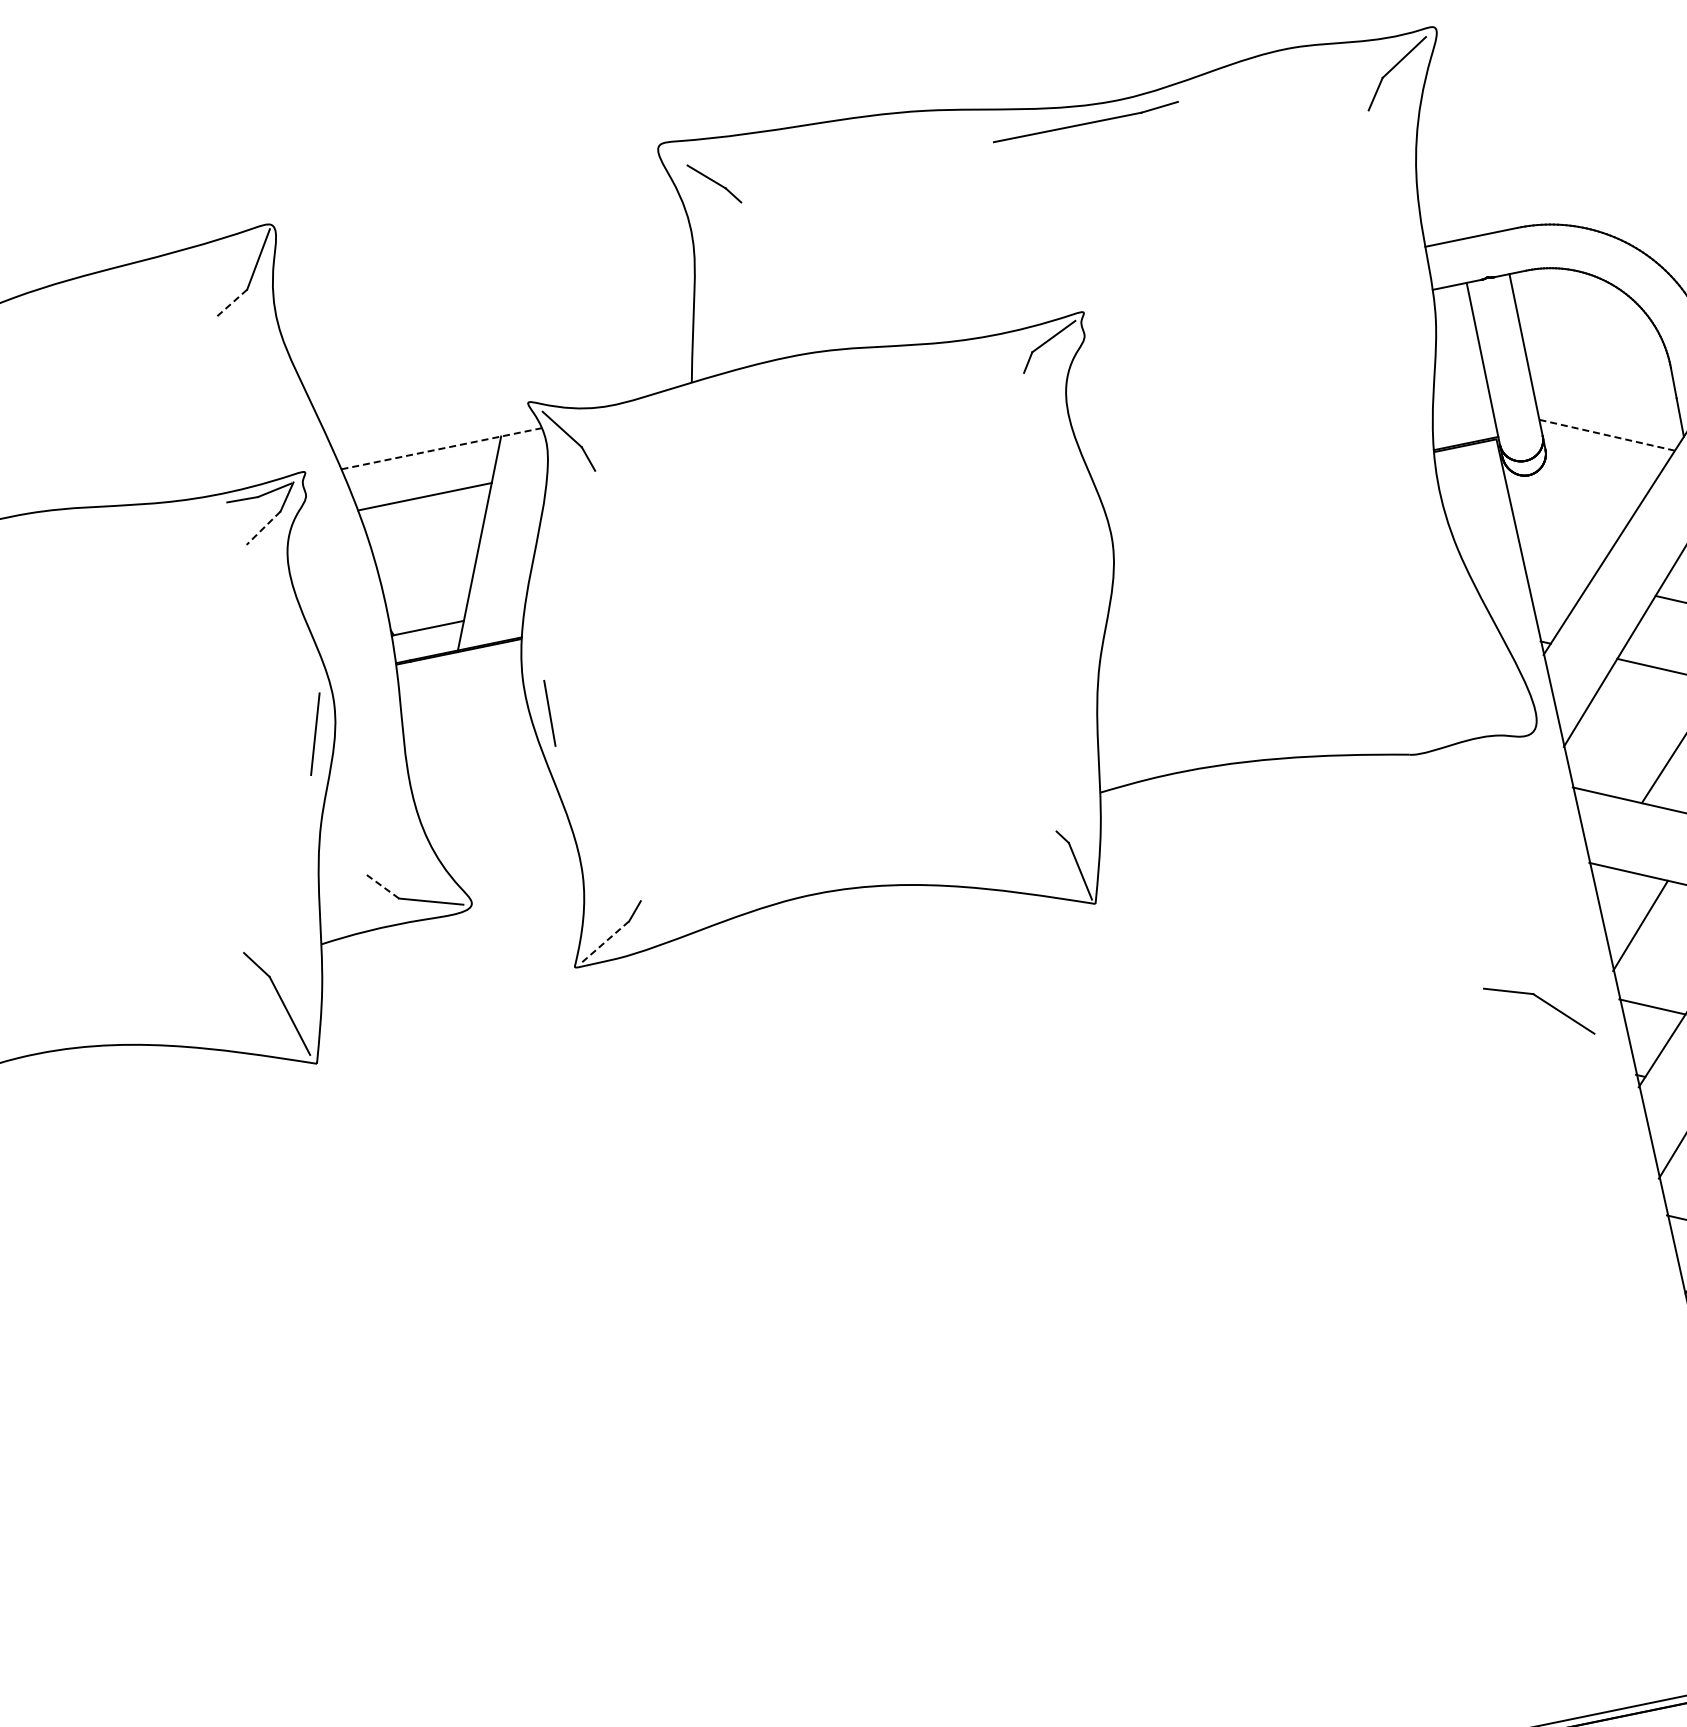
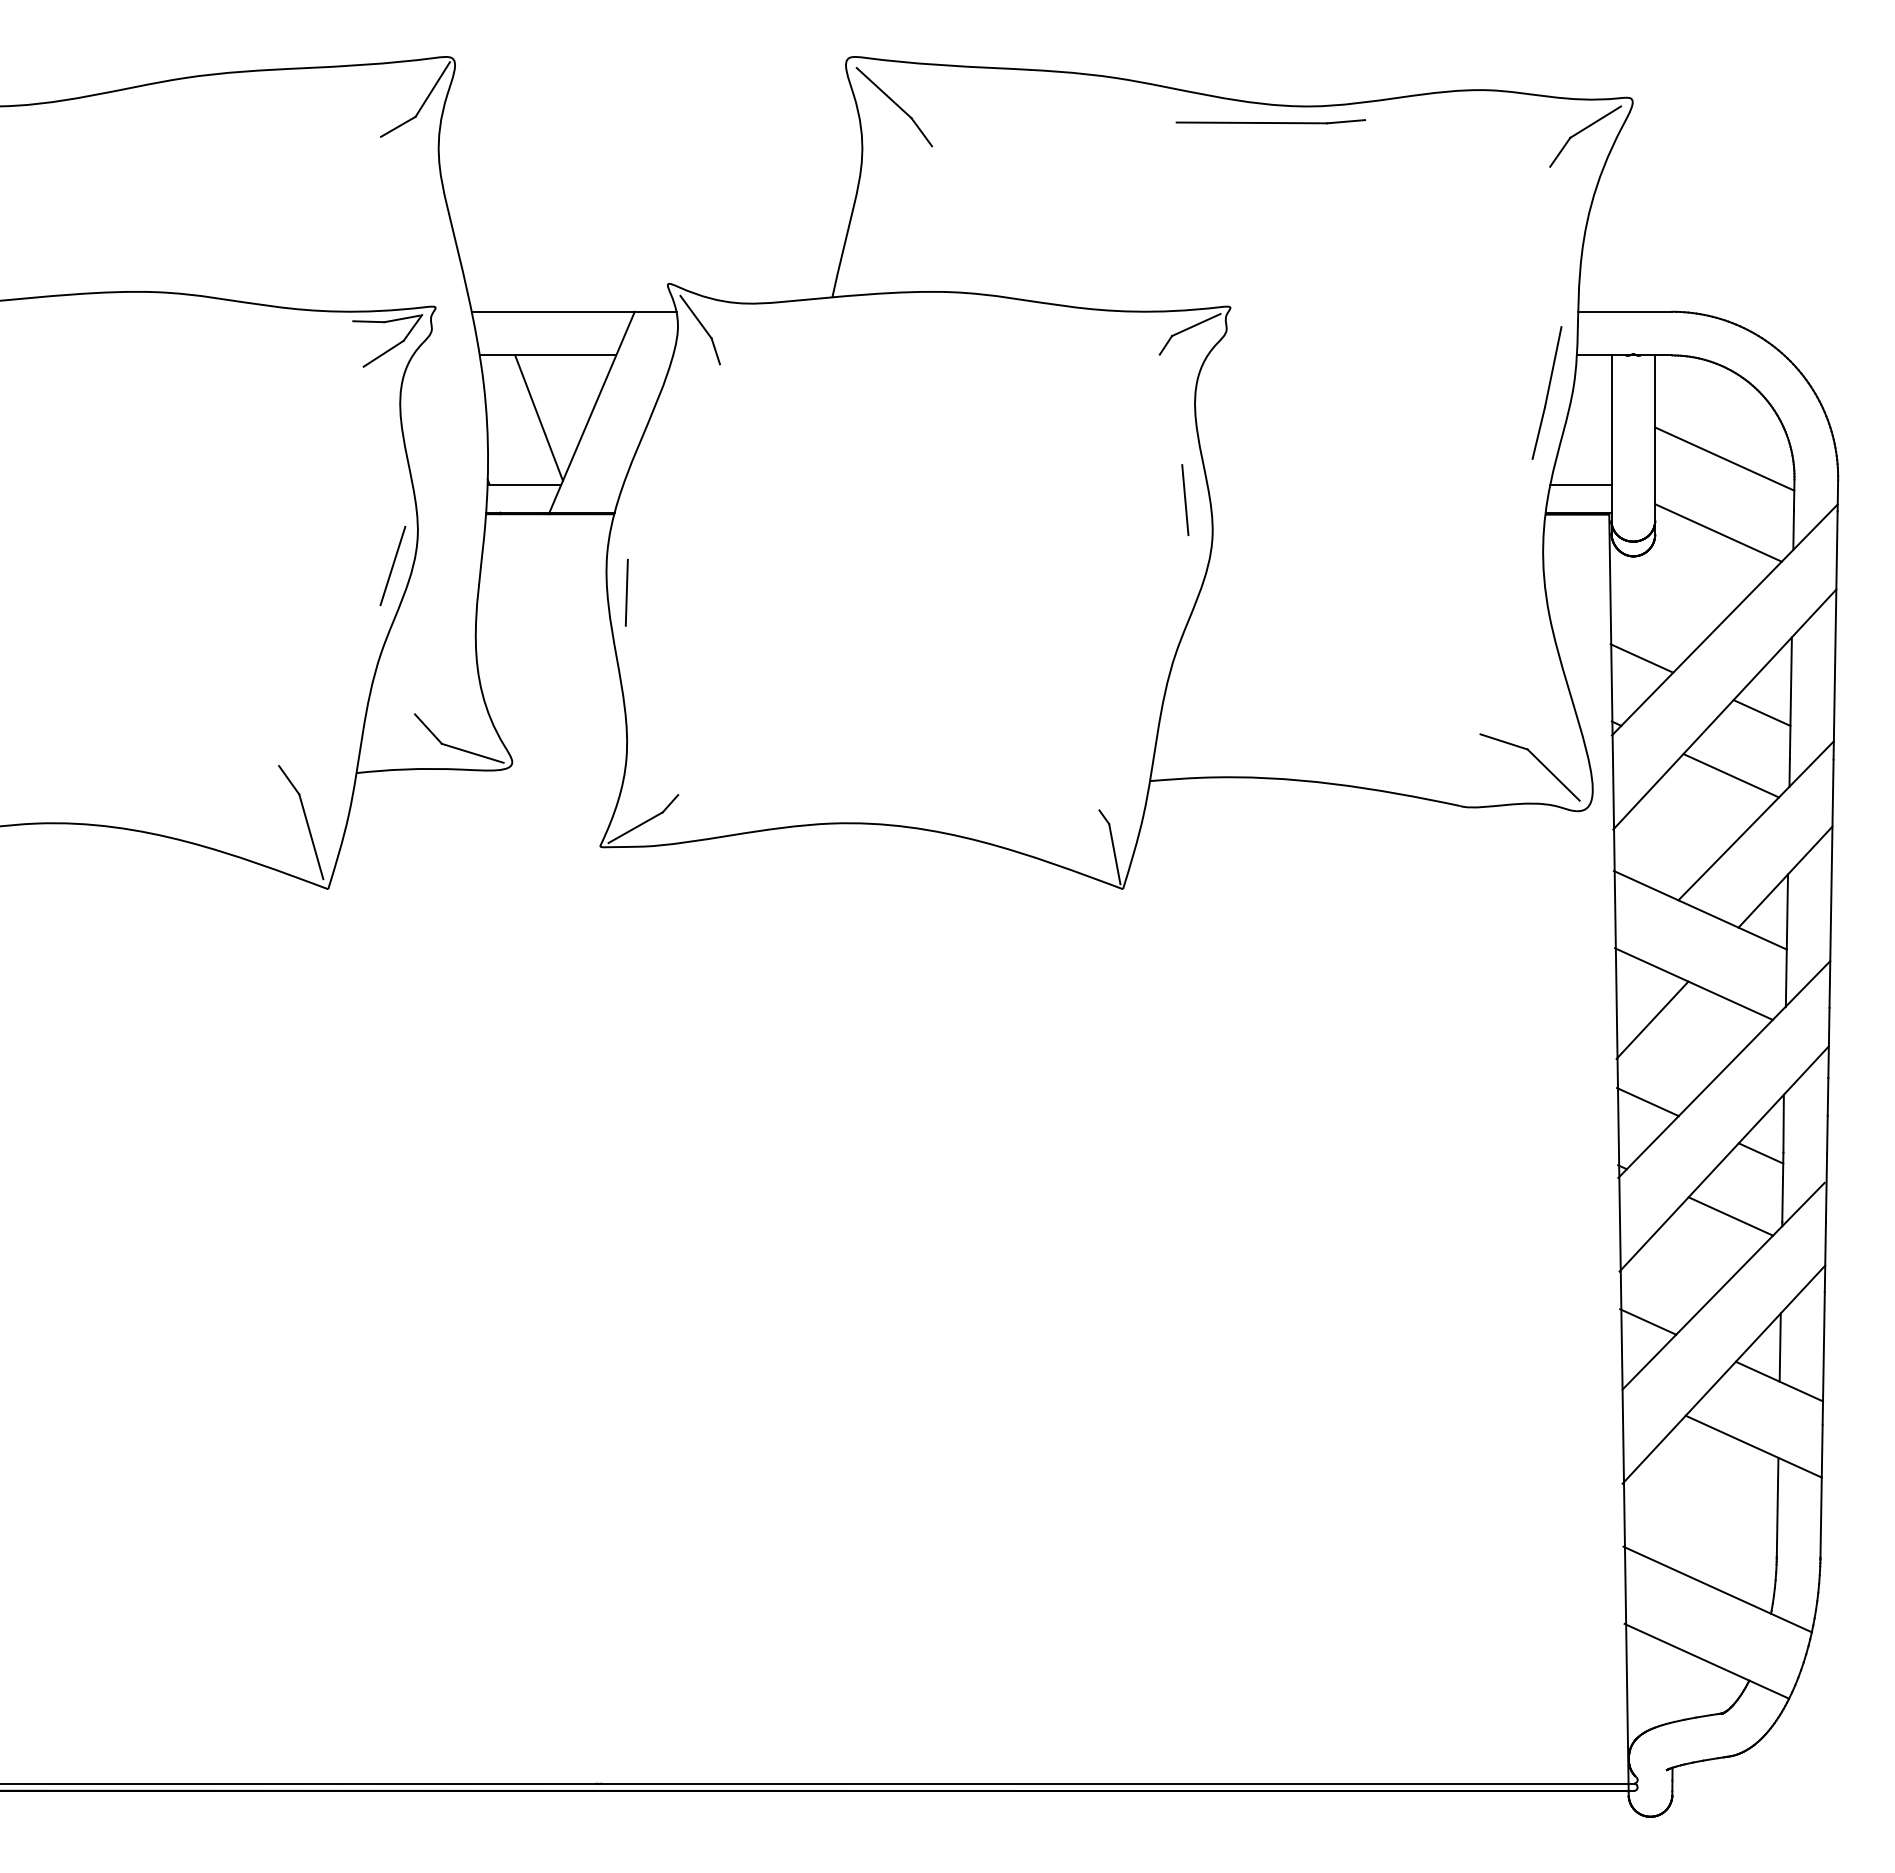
part: (714, 184) -> (894, 107), size x1.67
line: (232, 302) -> (398, 126), dashed -> solid
part: (1410, 332) -> (1546, 392), added
line: (1598, 361) -> (1724, 458), added
line: (1462, 415) -> (1580, 484), added
line: (1607, 434) -> (1718, 532), dashed -> solid
line: (442, 448) -> (574, 311), dashed -> solid
line: (1078, 510) -> (1185, 500), added
line: (263, 527) -> (383, 353), dashed -> solid
line: (428, 559) -> (538, 417), added
line: (1557, 573) -> (1641, 658), added
line: (383, 887) -> (428, 729), dashed -> solid
line: (606, 941) -> (636, 827), dashed -> solid
part: (1543, 1002) -> (1536, 759), moved

